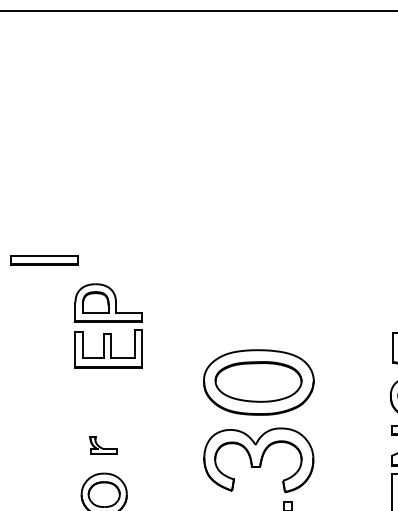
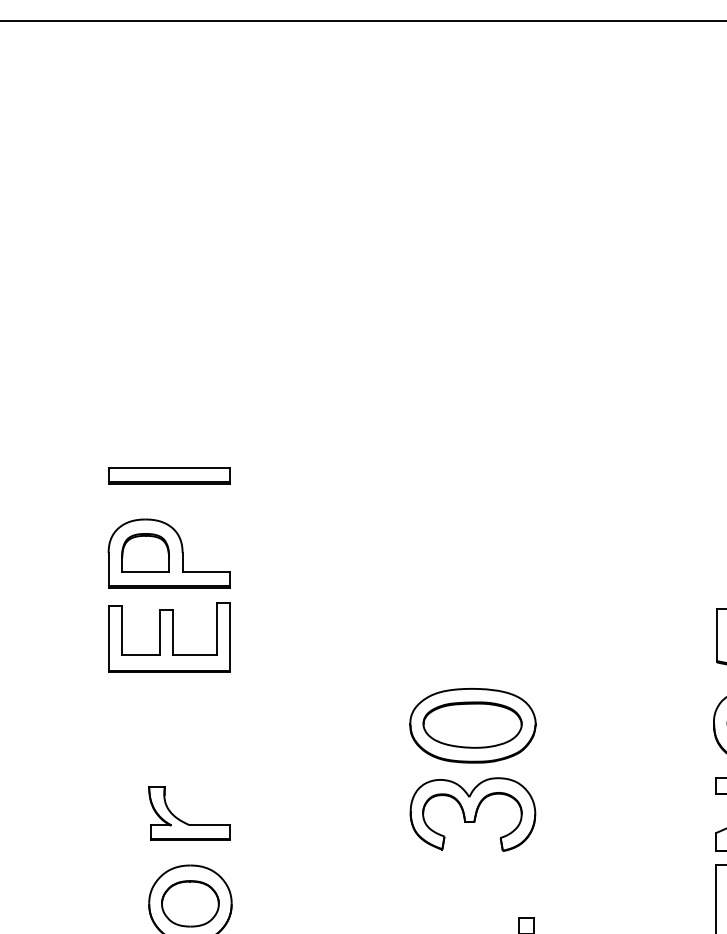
part: (44, 260) -> (168, 476), moved
part: (108, 325) -> (168, 594), moved
part: (258, 421) -> (472, 770), size x0.62
part: (103, 445) -> (189, 814), size x1.67

